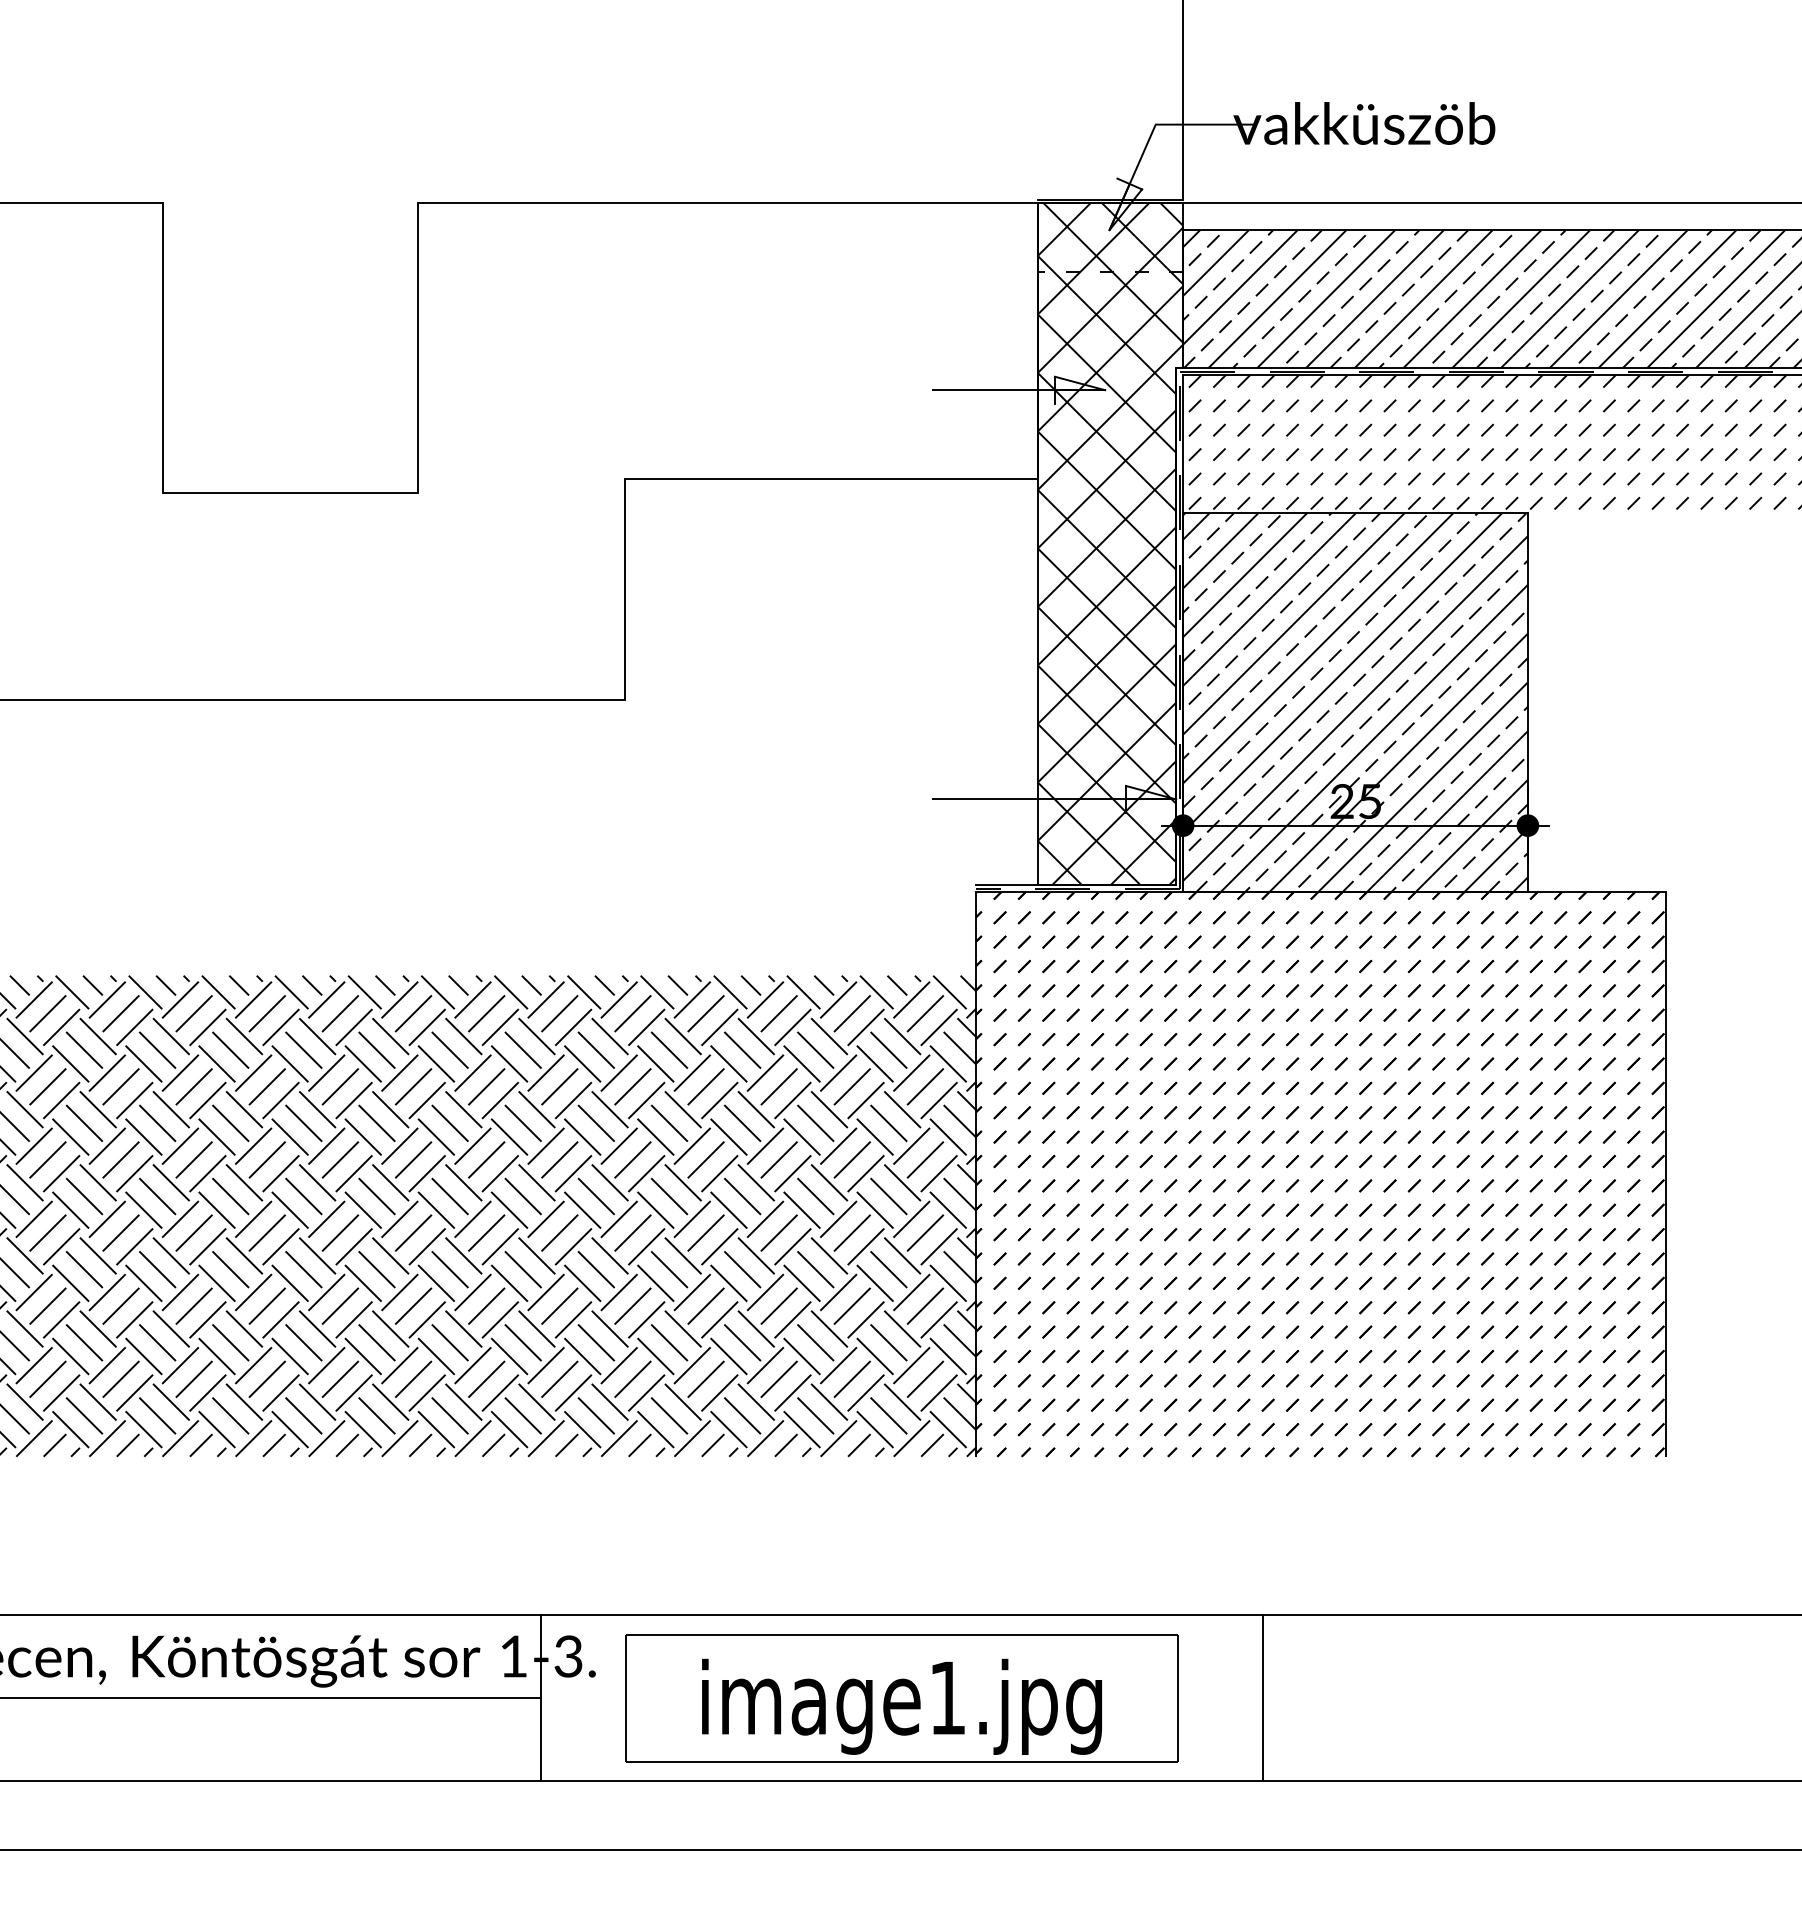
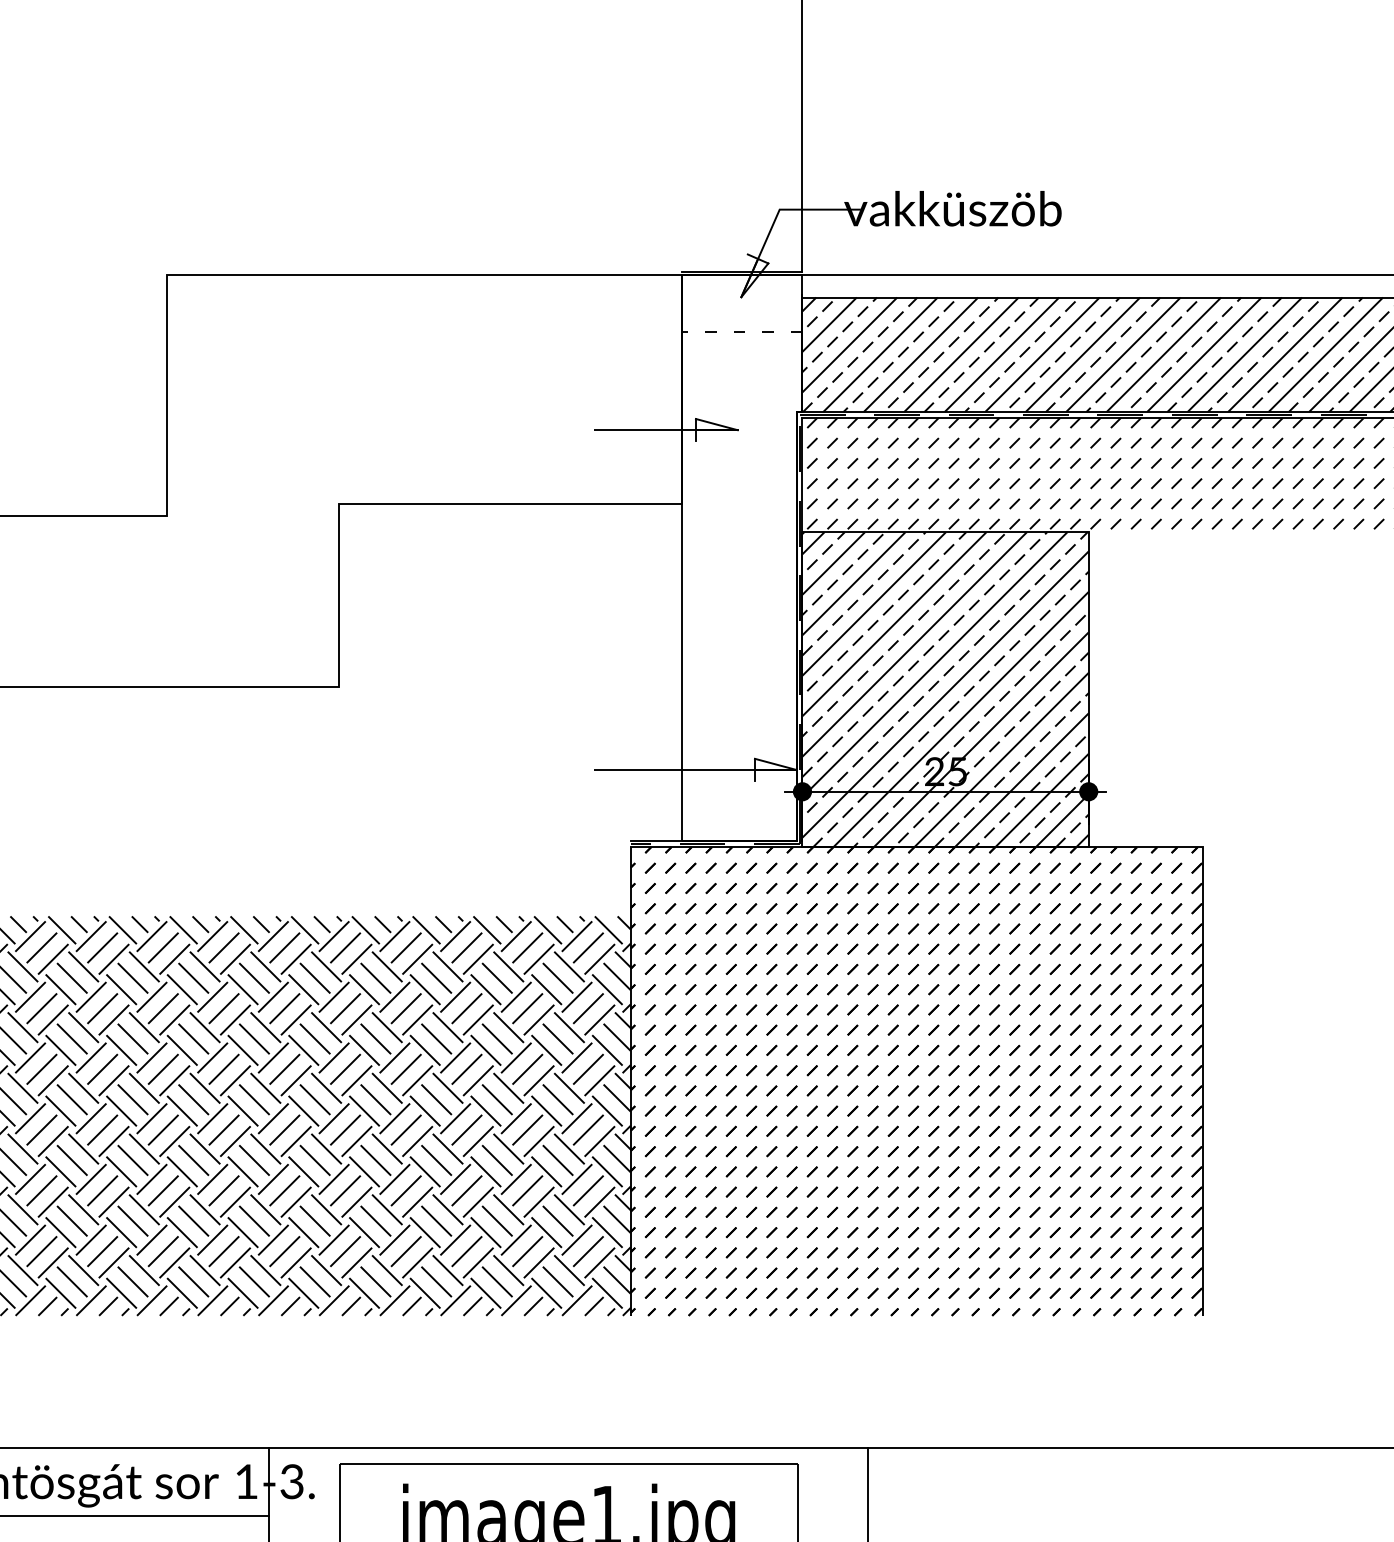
hatch: (1110, 543) -> (742, 557), removed

